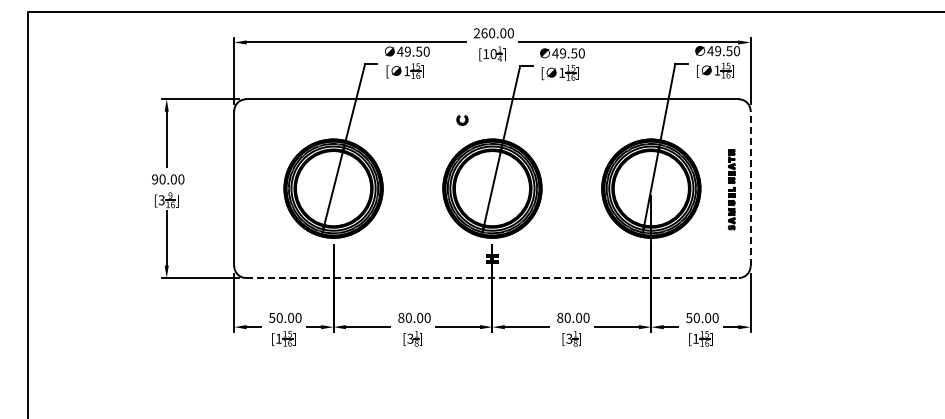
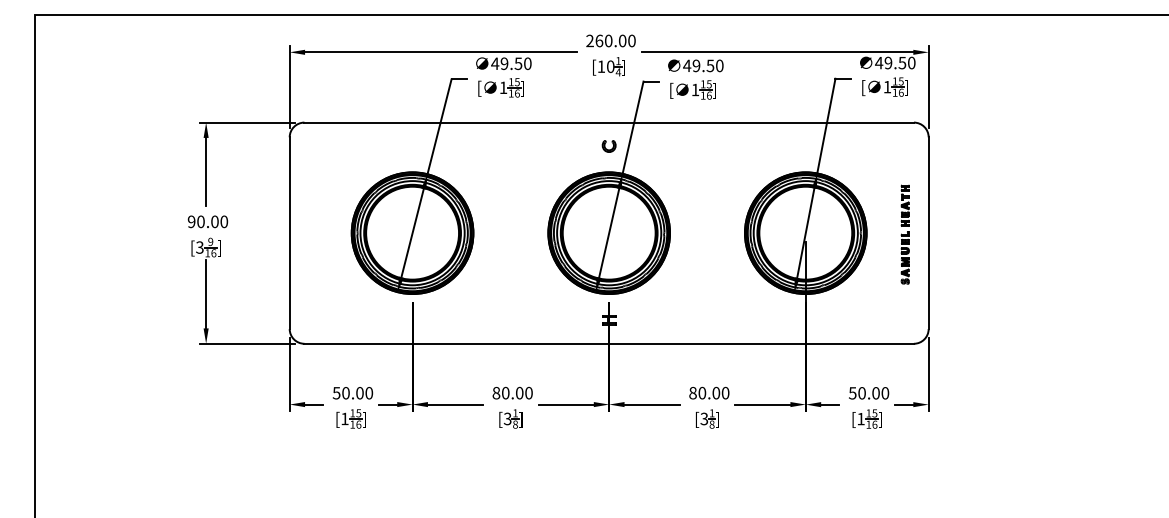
part: (462, 120) -> (609, 146), moved
line: (750, 188) -> (928, 233), dashed -> solid
line: (492, 278) -> (609, 344), dashed -> solid

